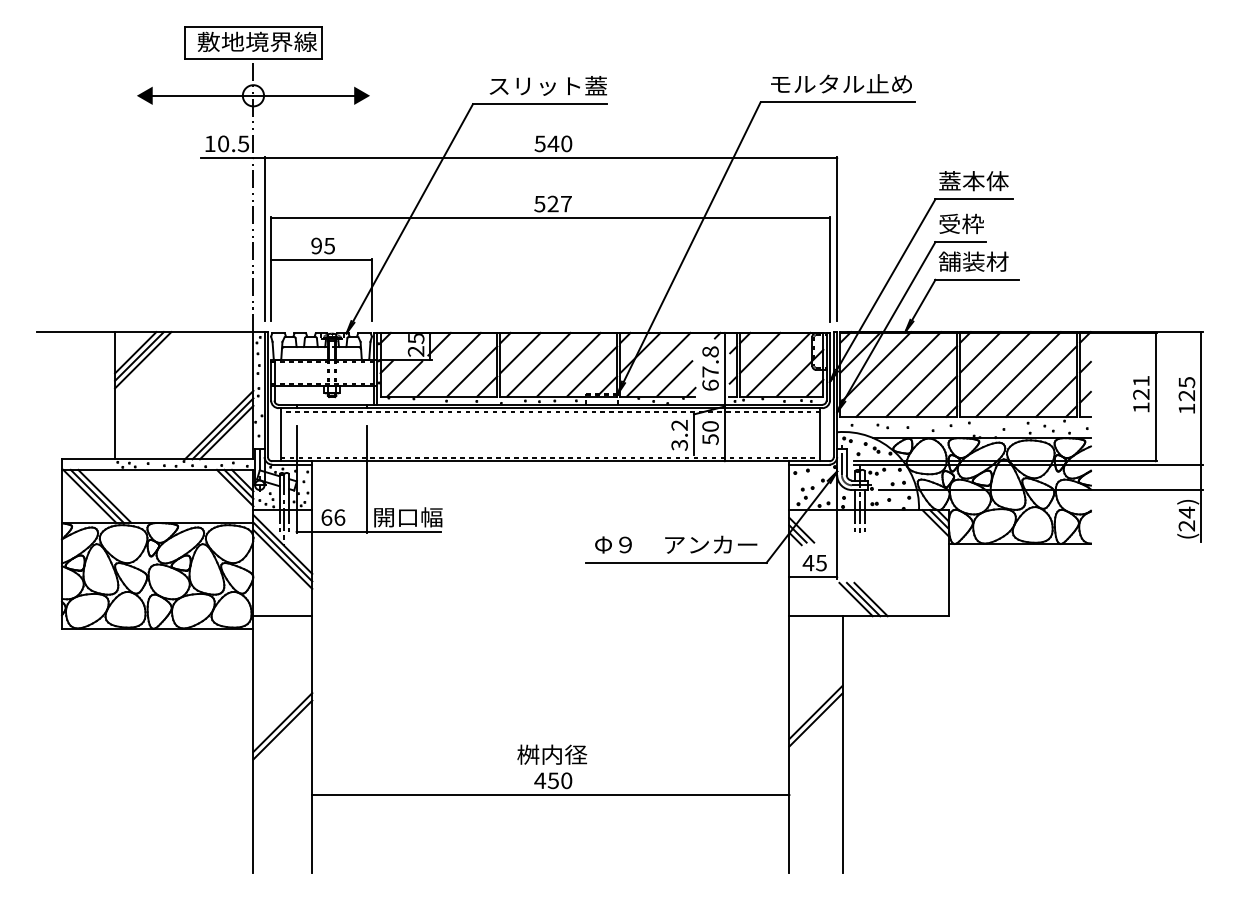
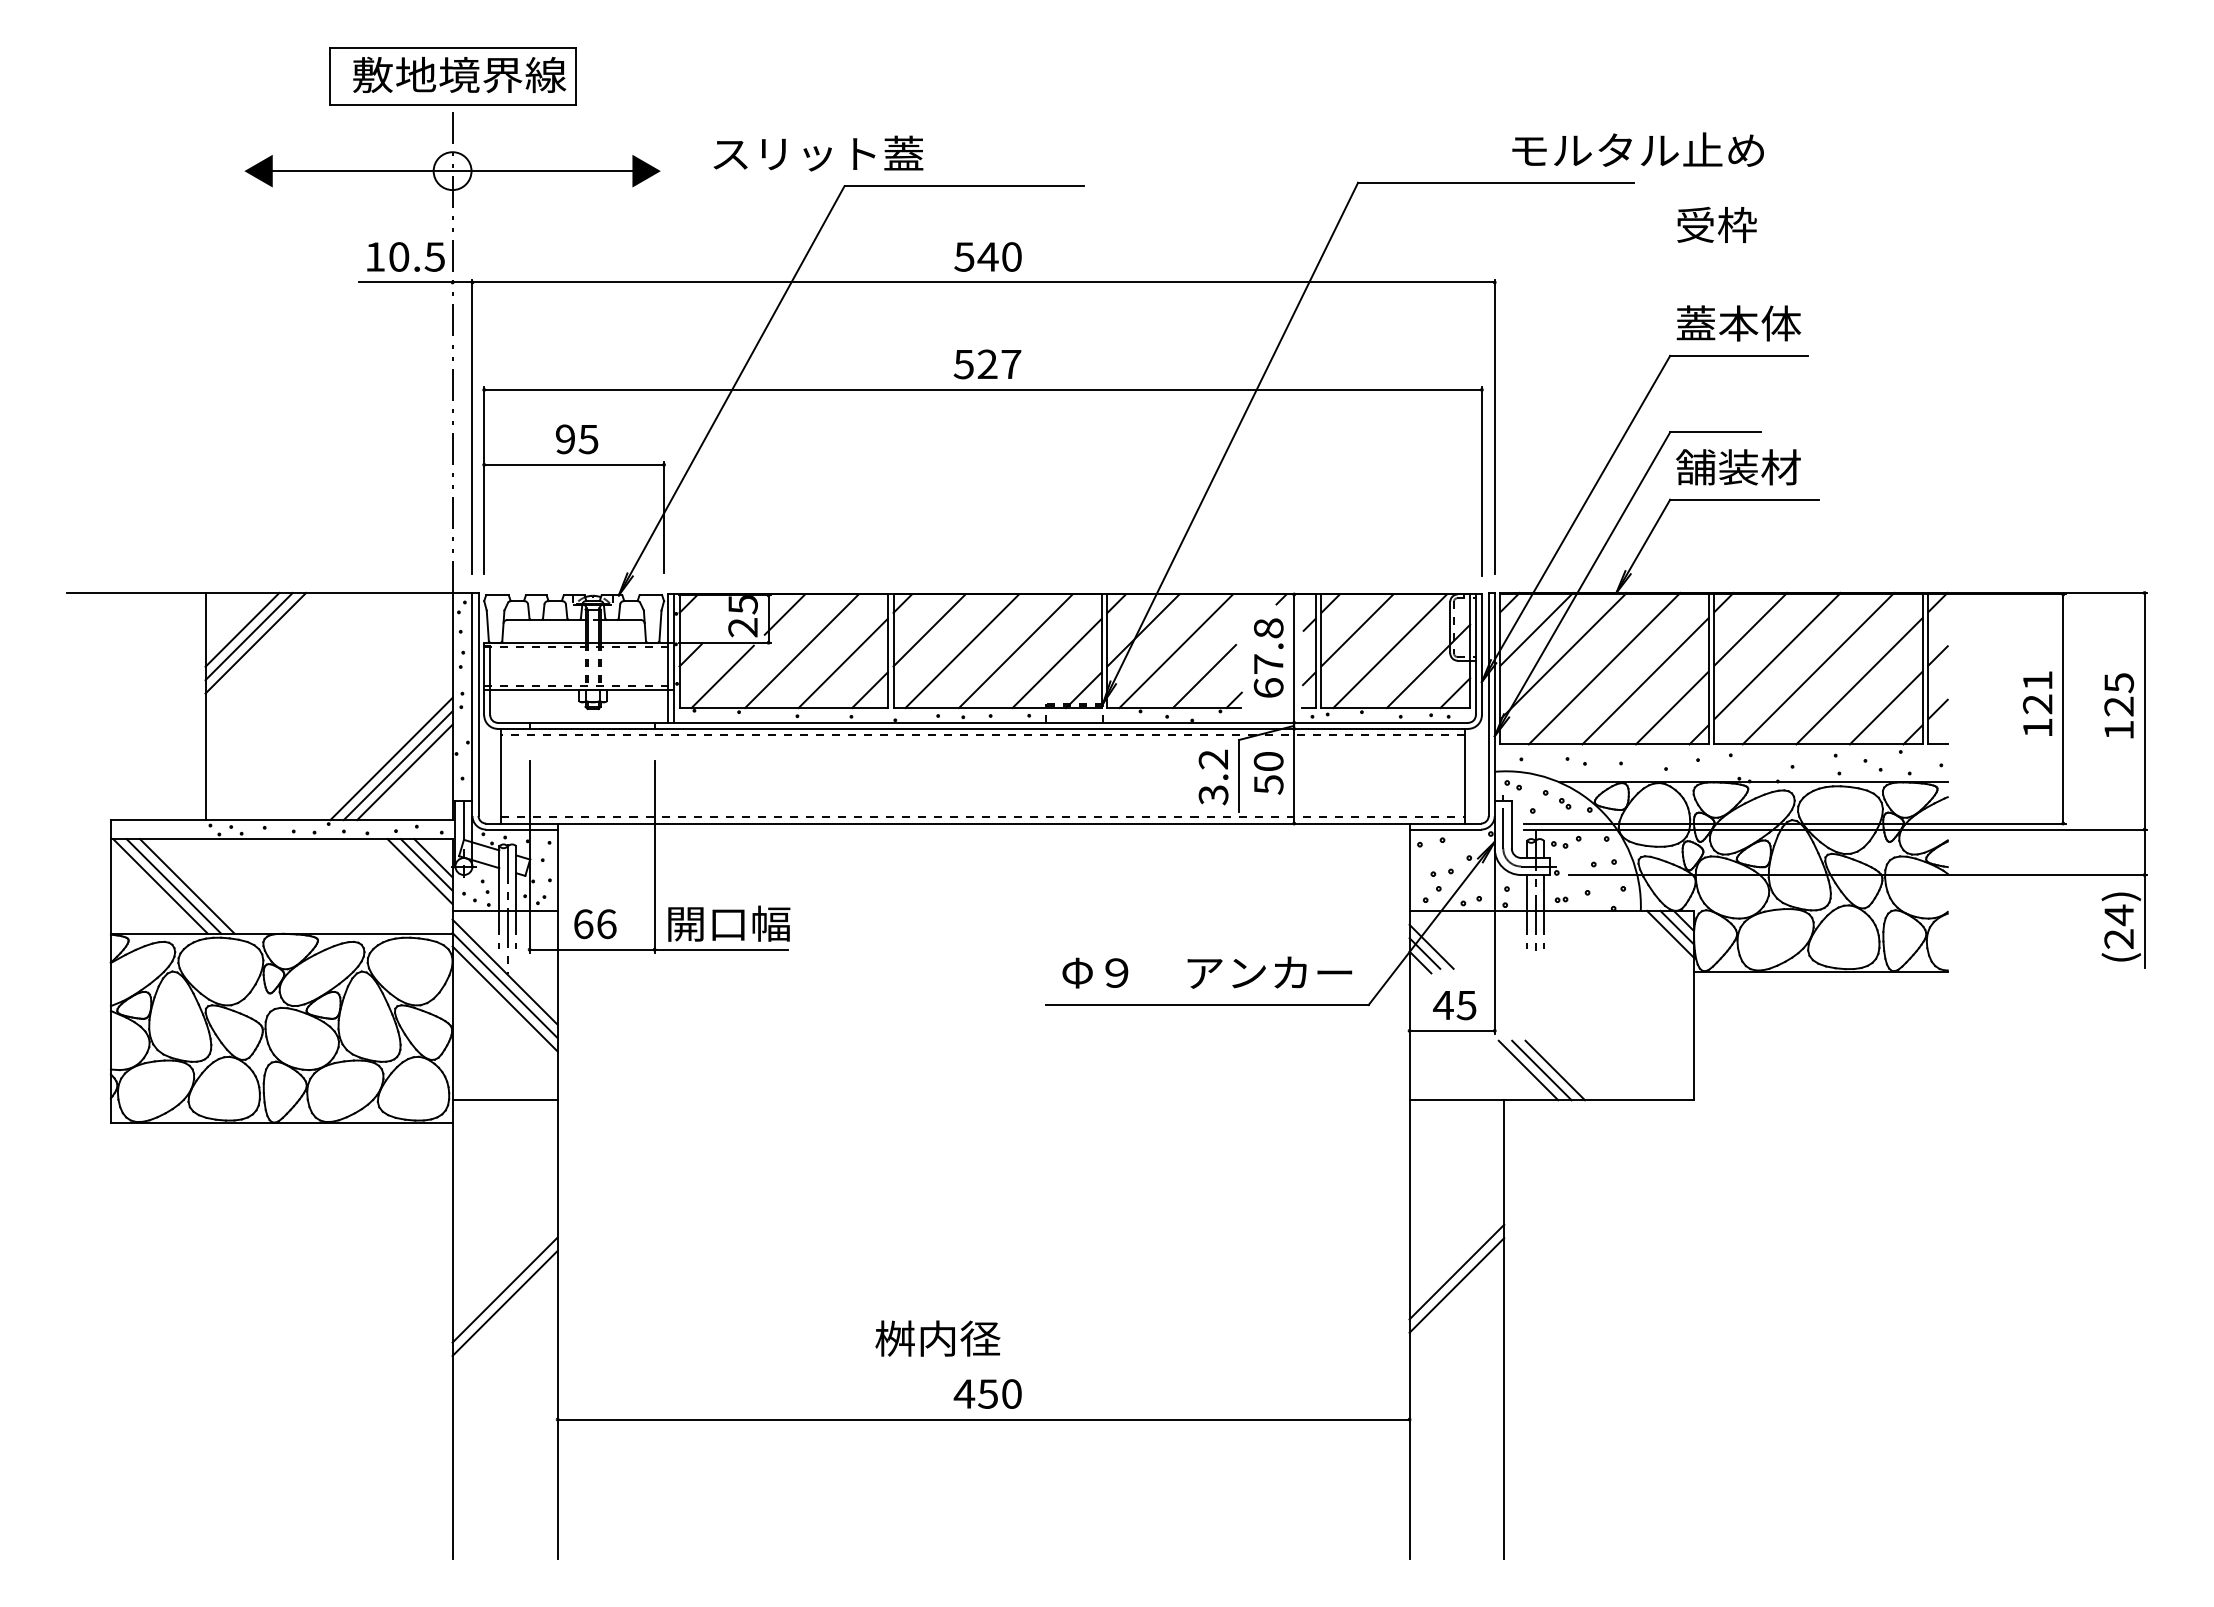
text: (841, 83) -> (1638, 149), moved
text: (548, 85) -> (818, 152), moved
text: (961, 223) -> (1716, 224), moved
text: (552, 754) -> (938, 1338), moved

